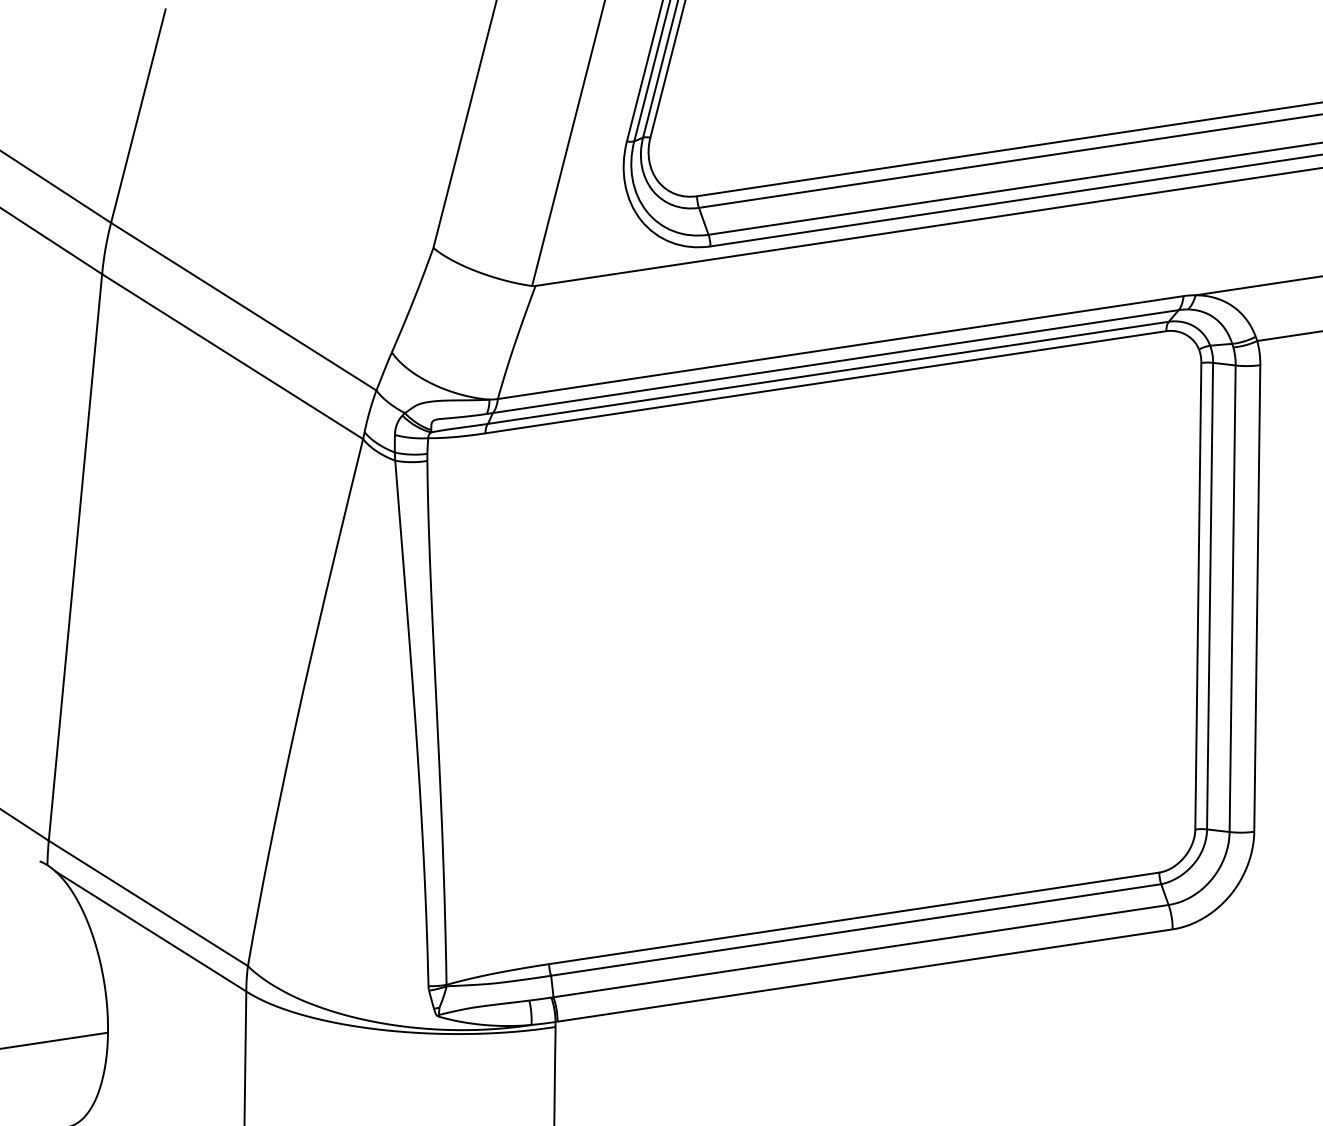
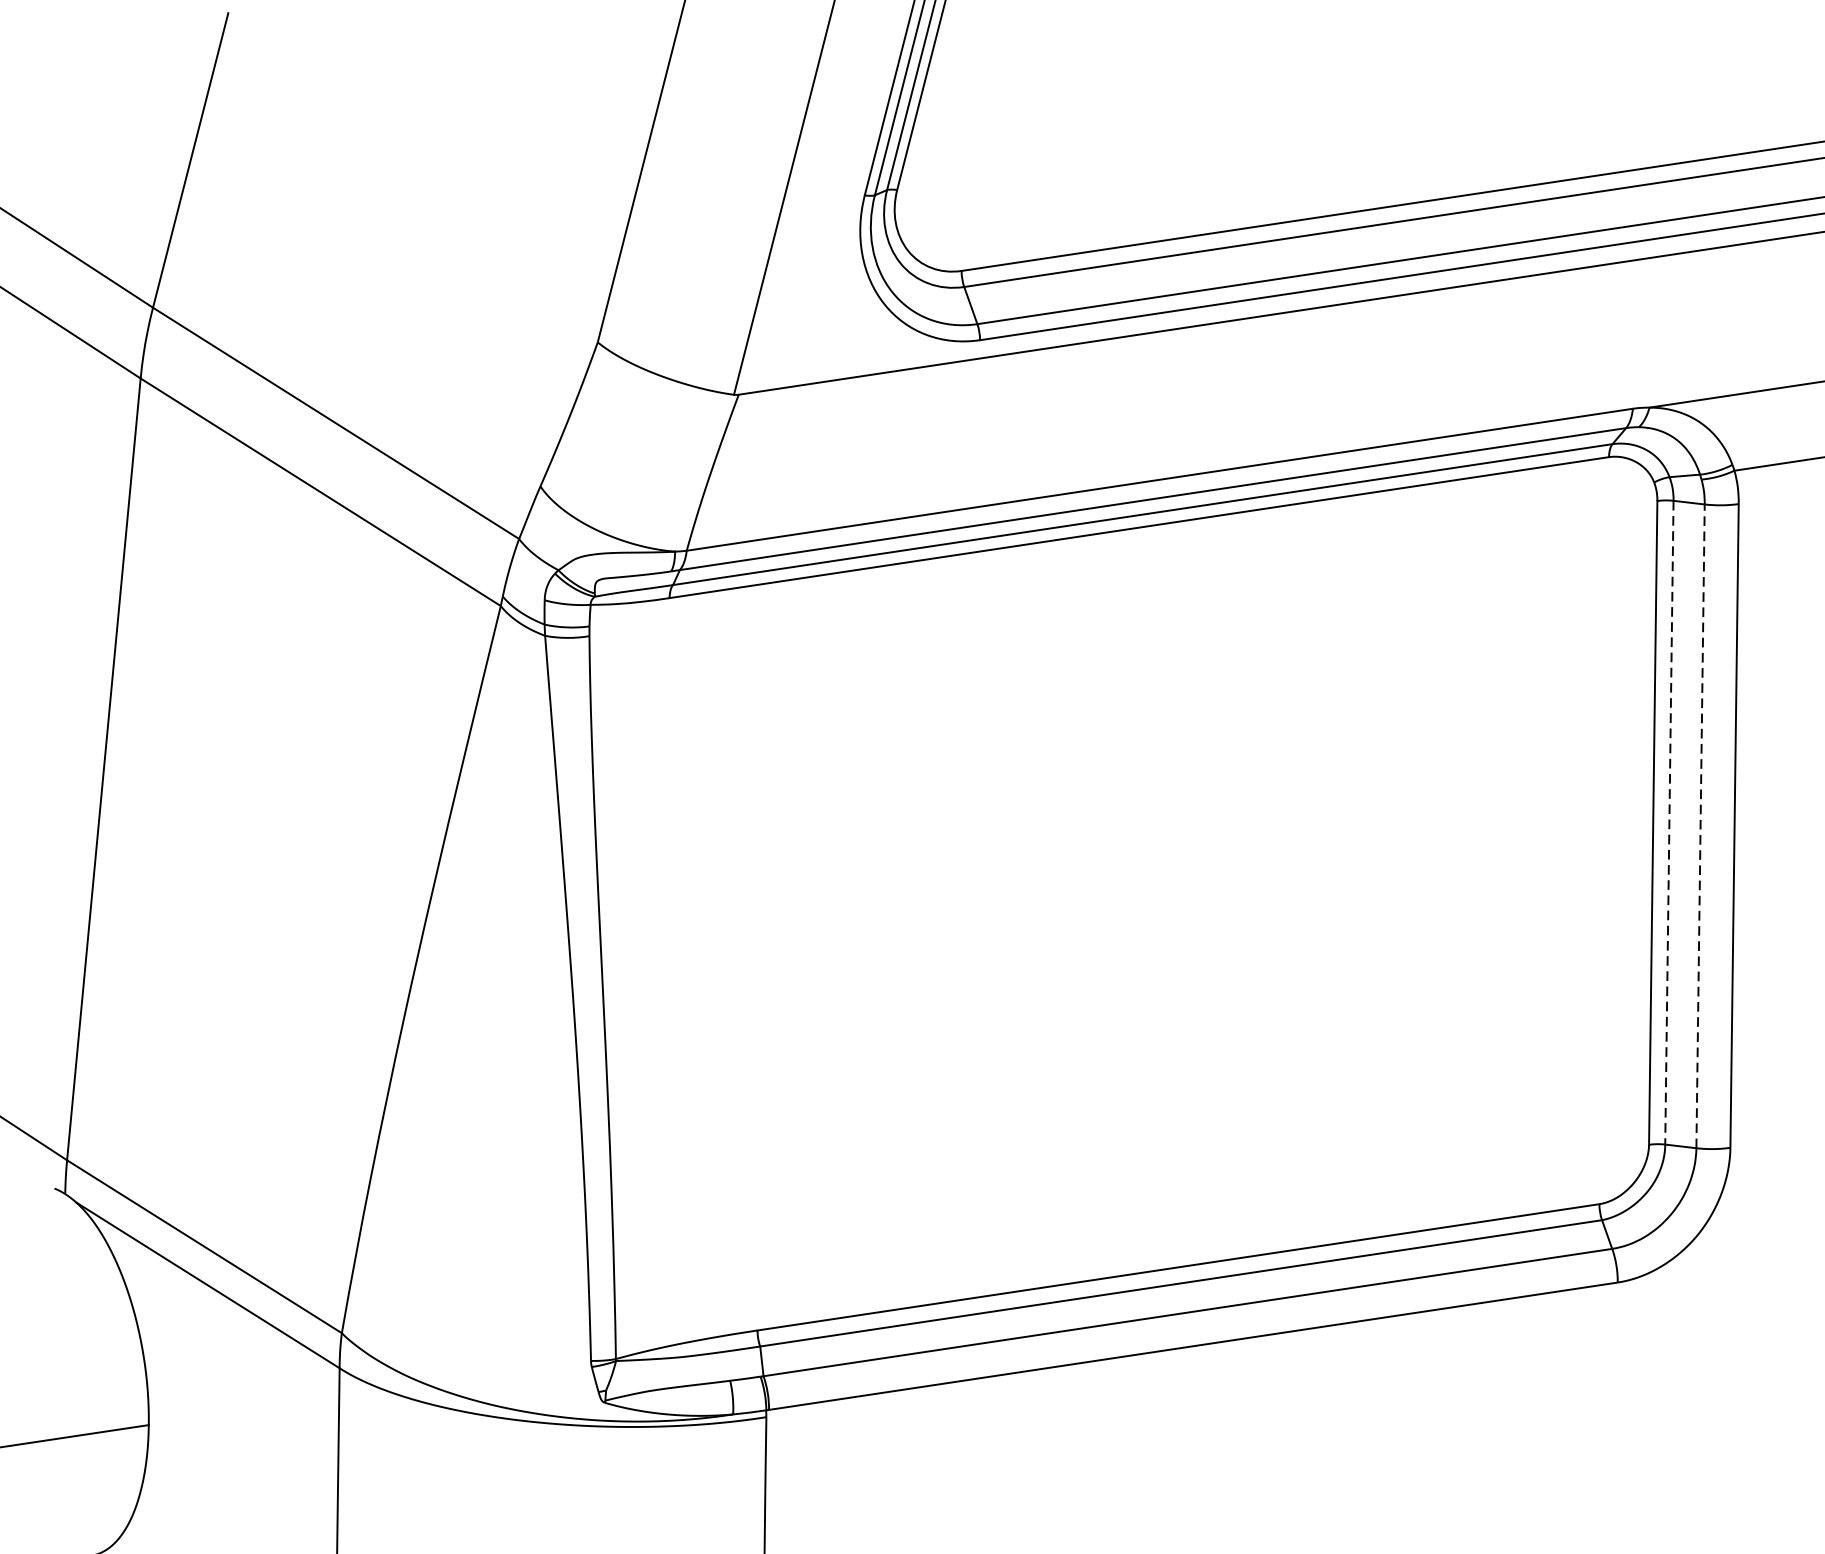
line: (1210, 596) -> (1670, 823), solid -> dashed
line: (1232, 598) -> (1700, 825), solid -> dashed

